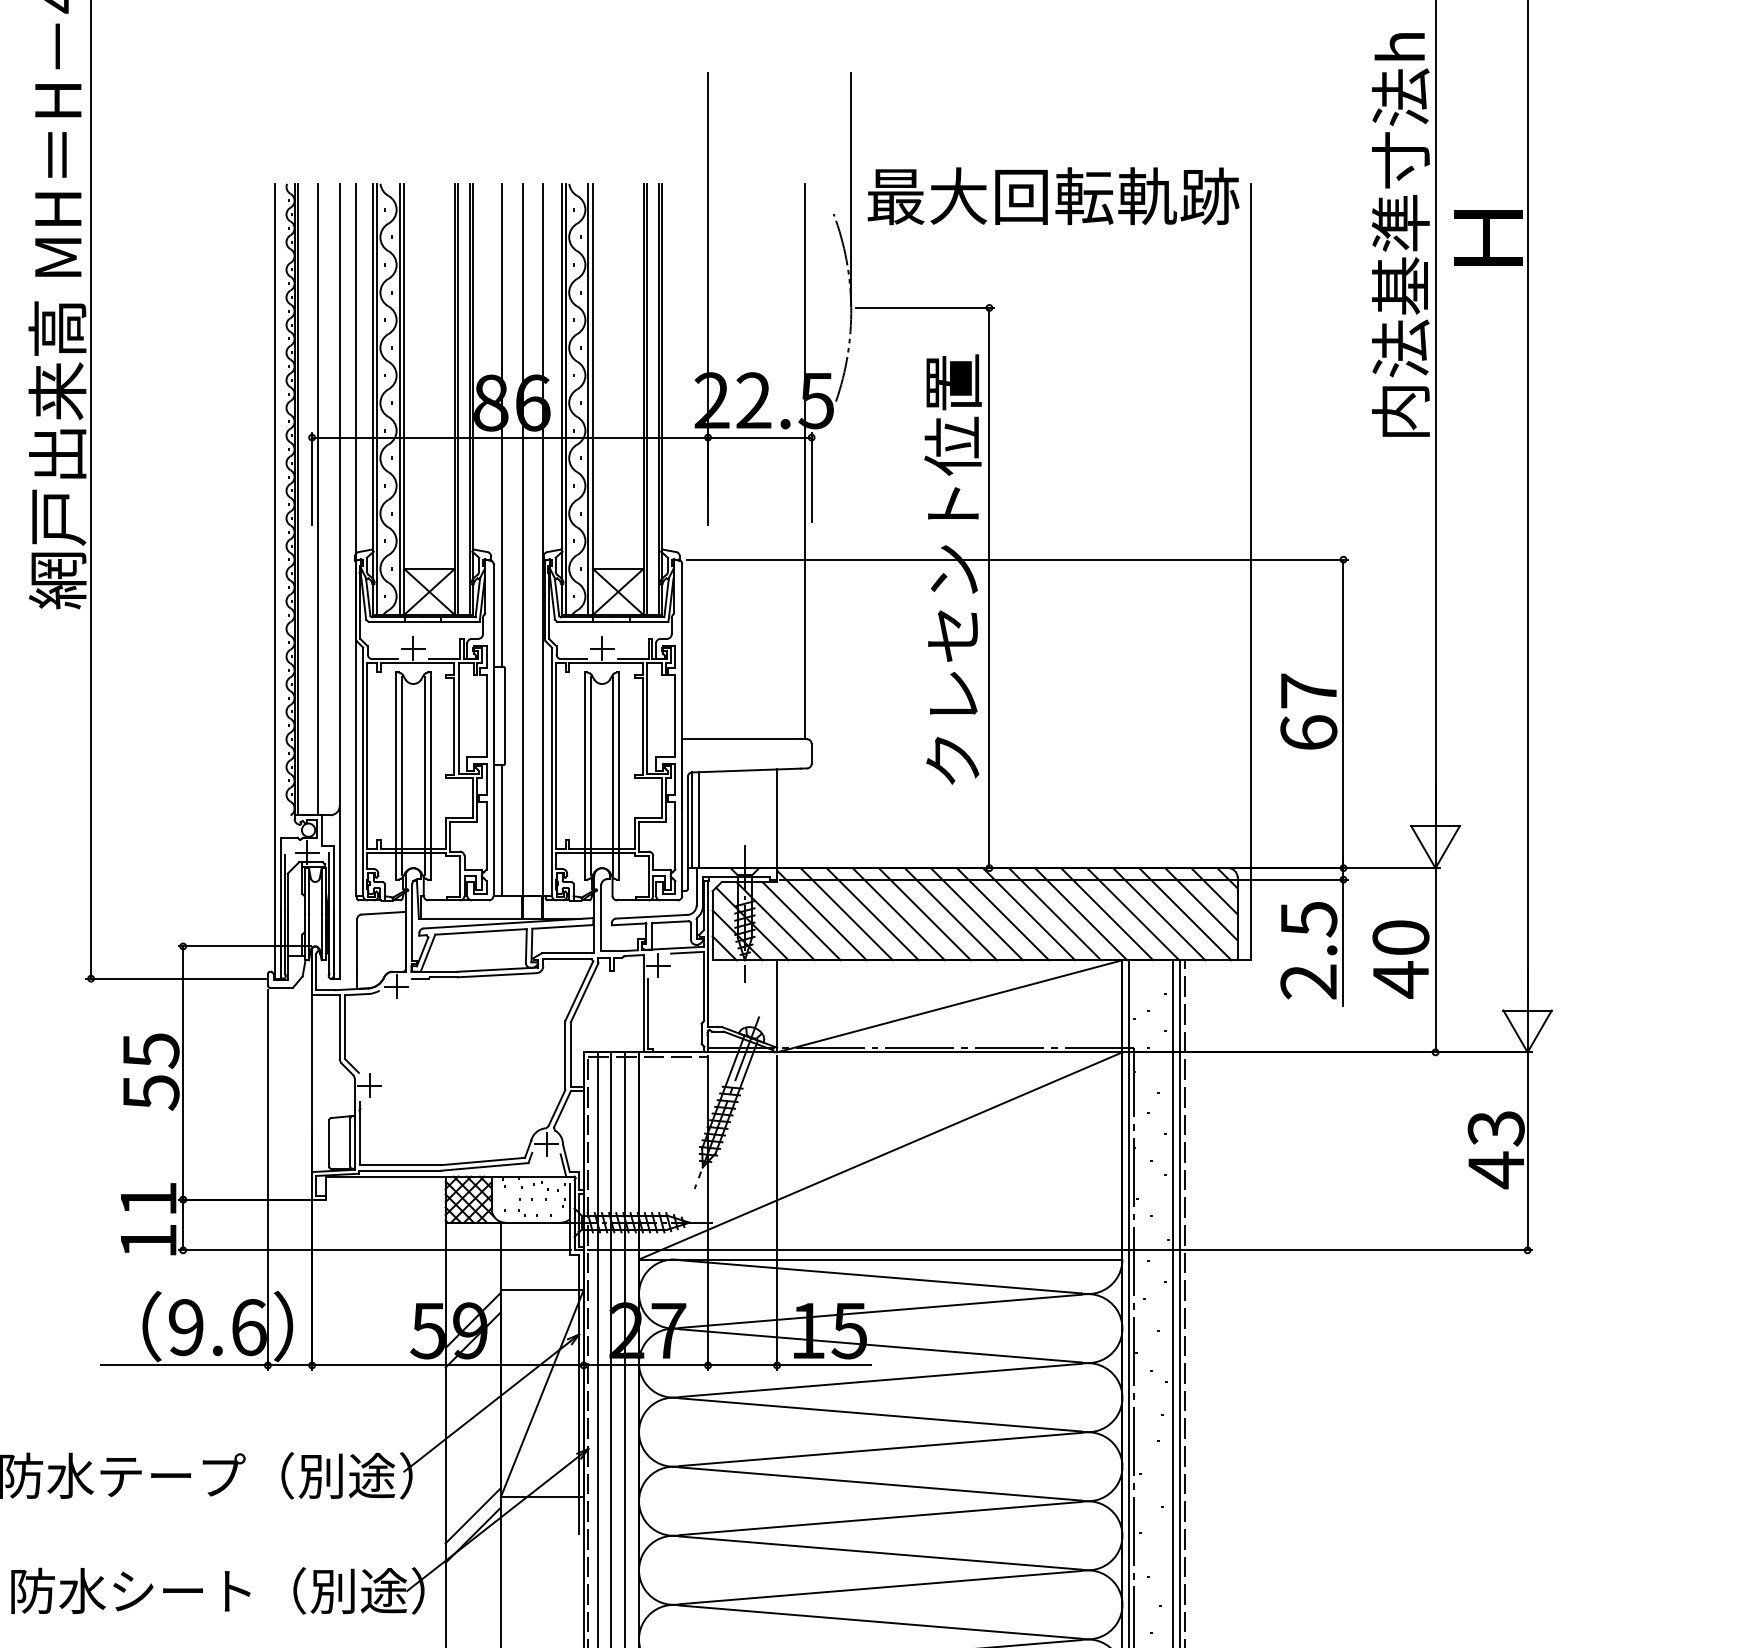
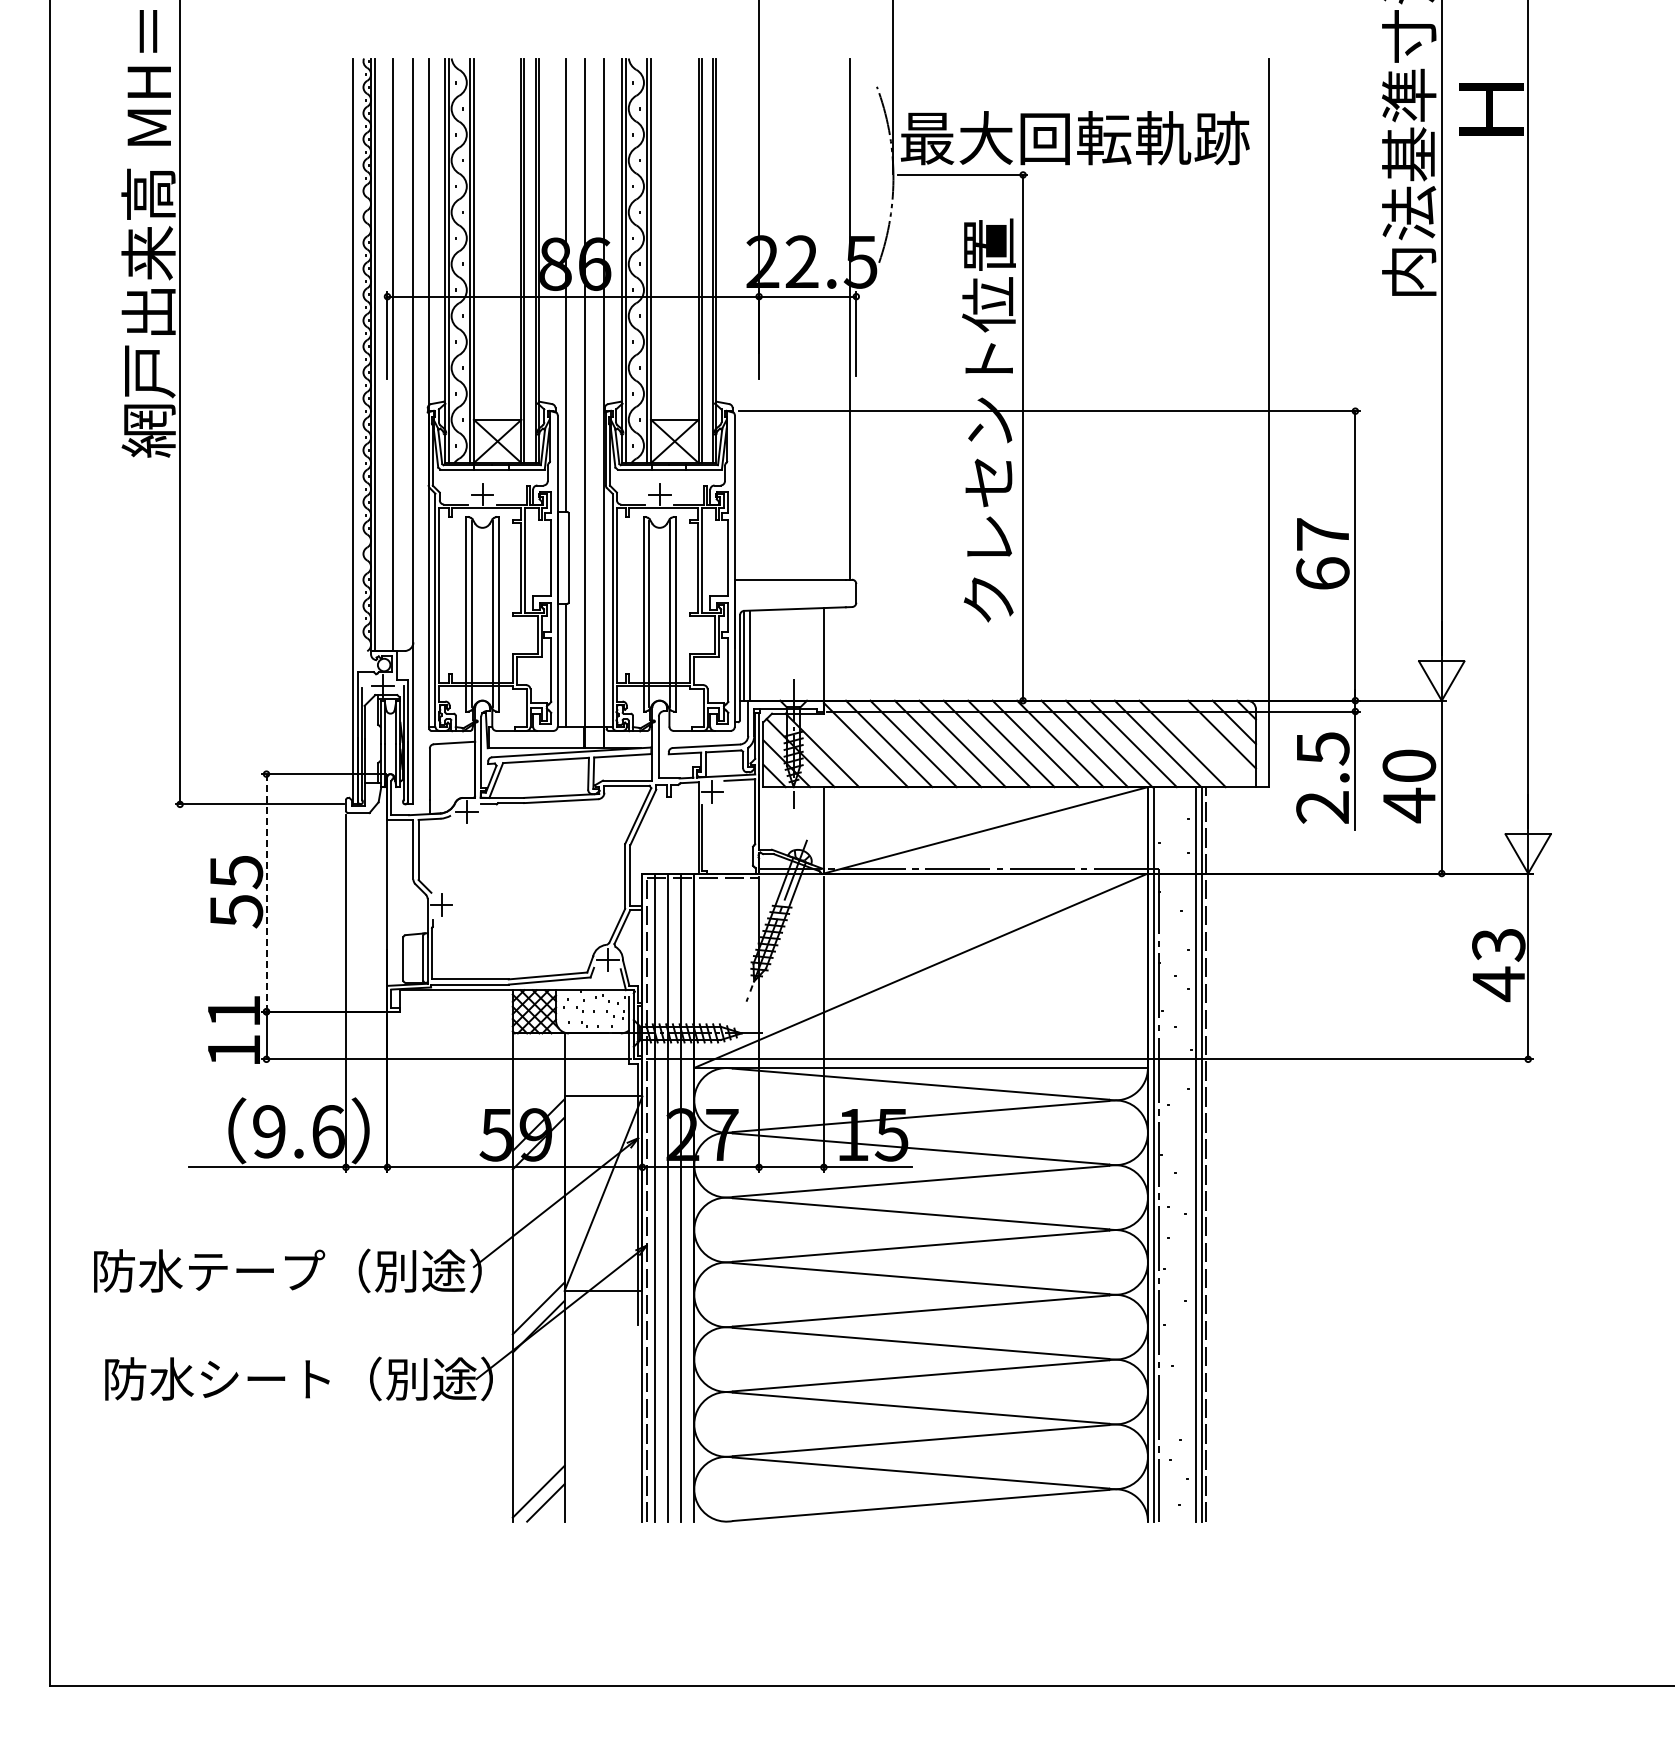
text: (1052, 196) -> (1074, 138), moved
line: (1184, 913) -> (1206, 743), removed
line: (801, 921) -> (846, 750), removed
line: (183, 1072) -> (266, 892), solid -> dashed

